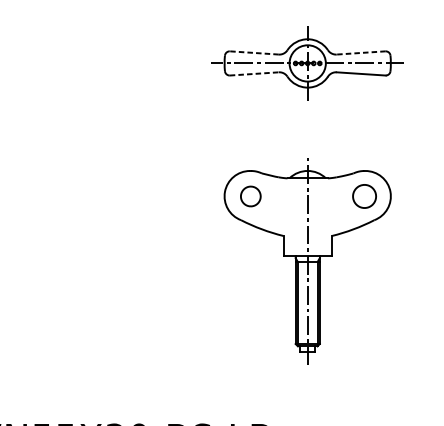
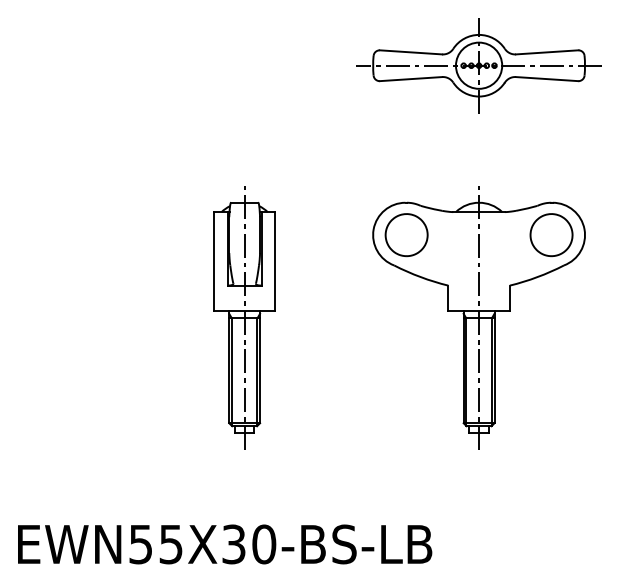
line: (253, 53) -> (410, 52), dashed -> solid
line: (360, 53) -> (546, 52), dashed -> solid
line: (254, 74) -> (411, 79), dashed -> solid
part: (250, 196) -> (406, 235), size x1.67
part: (364, 196) -> (551, 235), size x1.43
part: (123, 261) -> (244, 317), added

